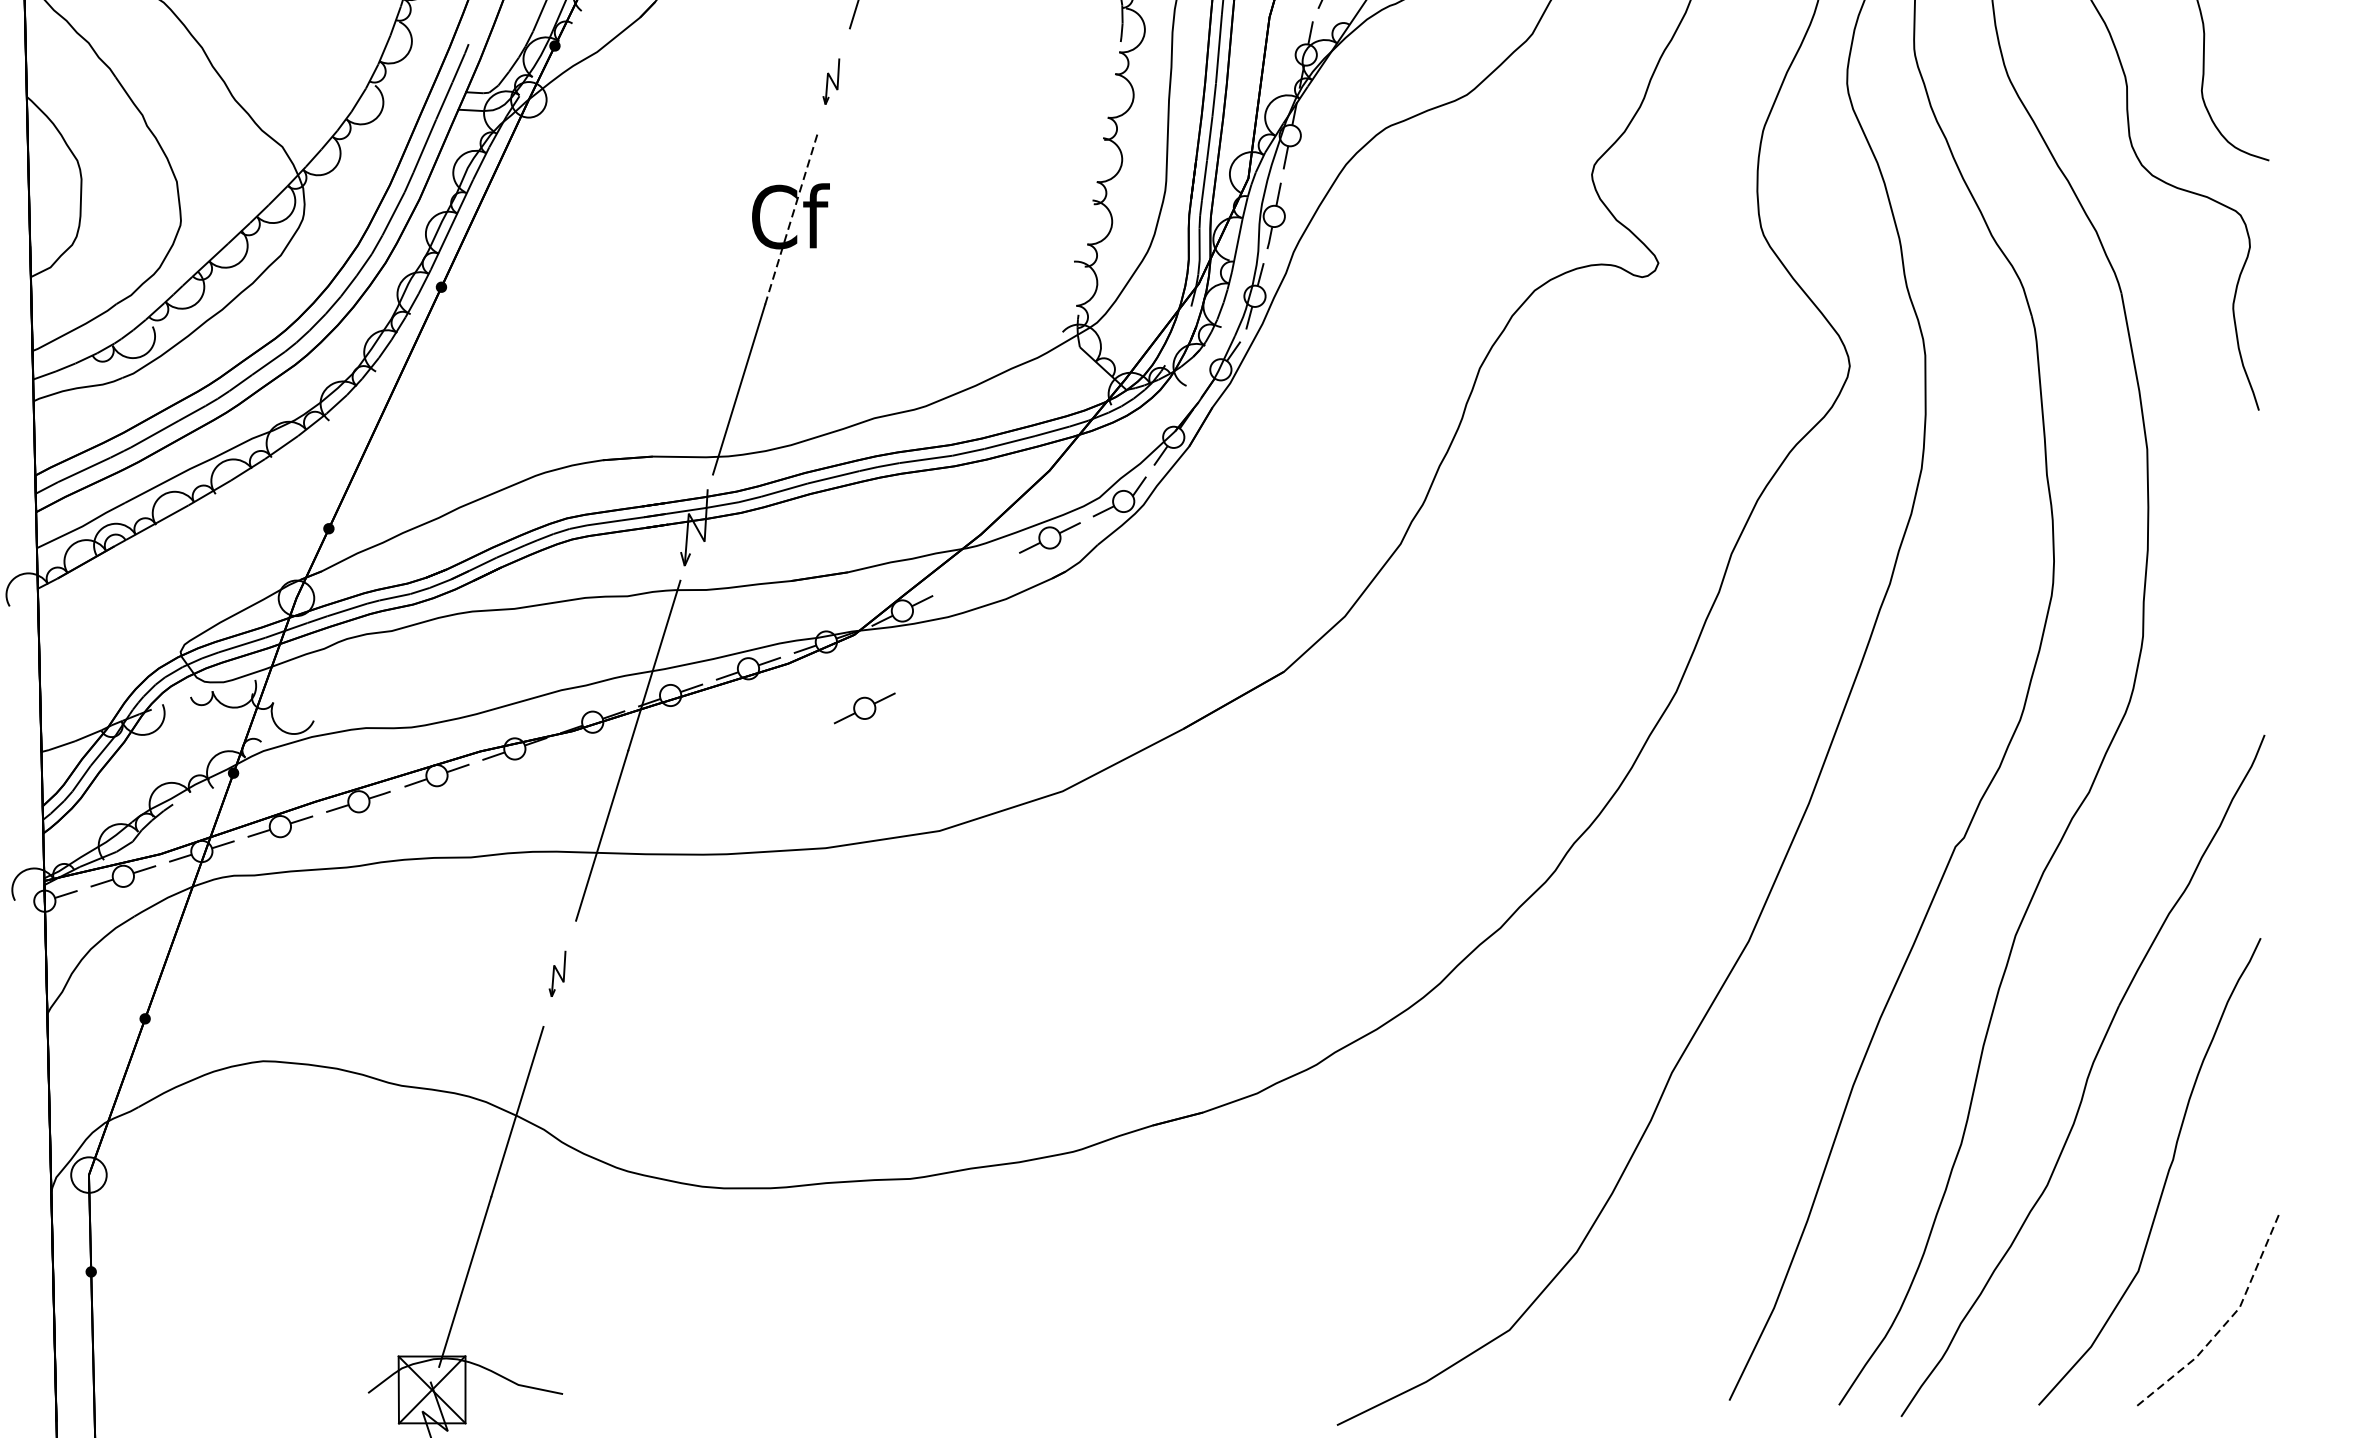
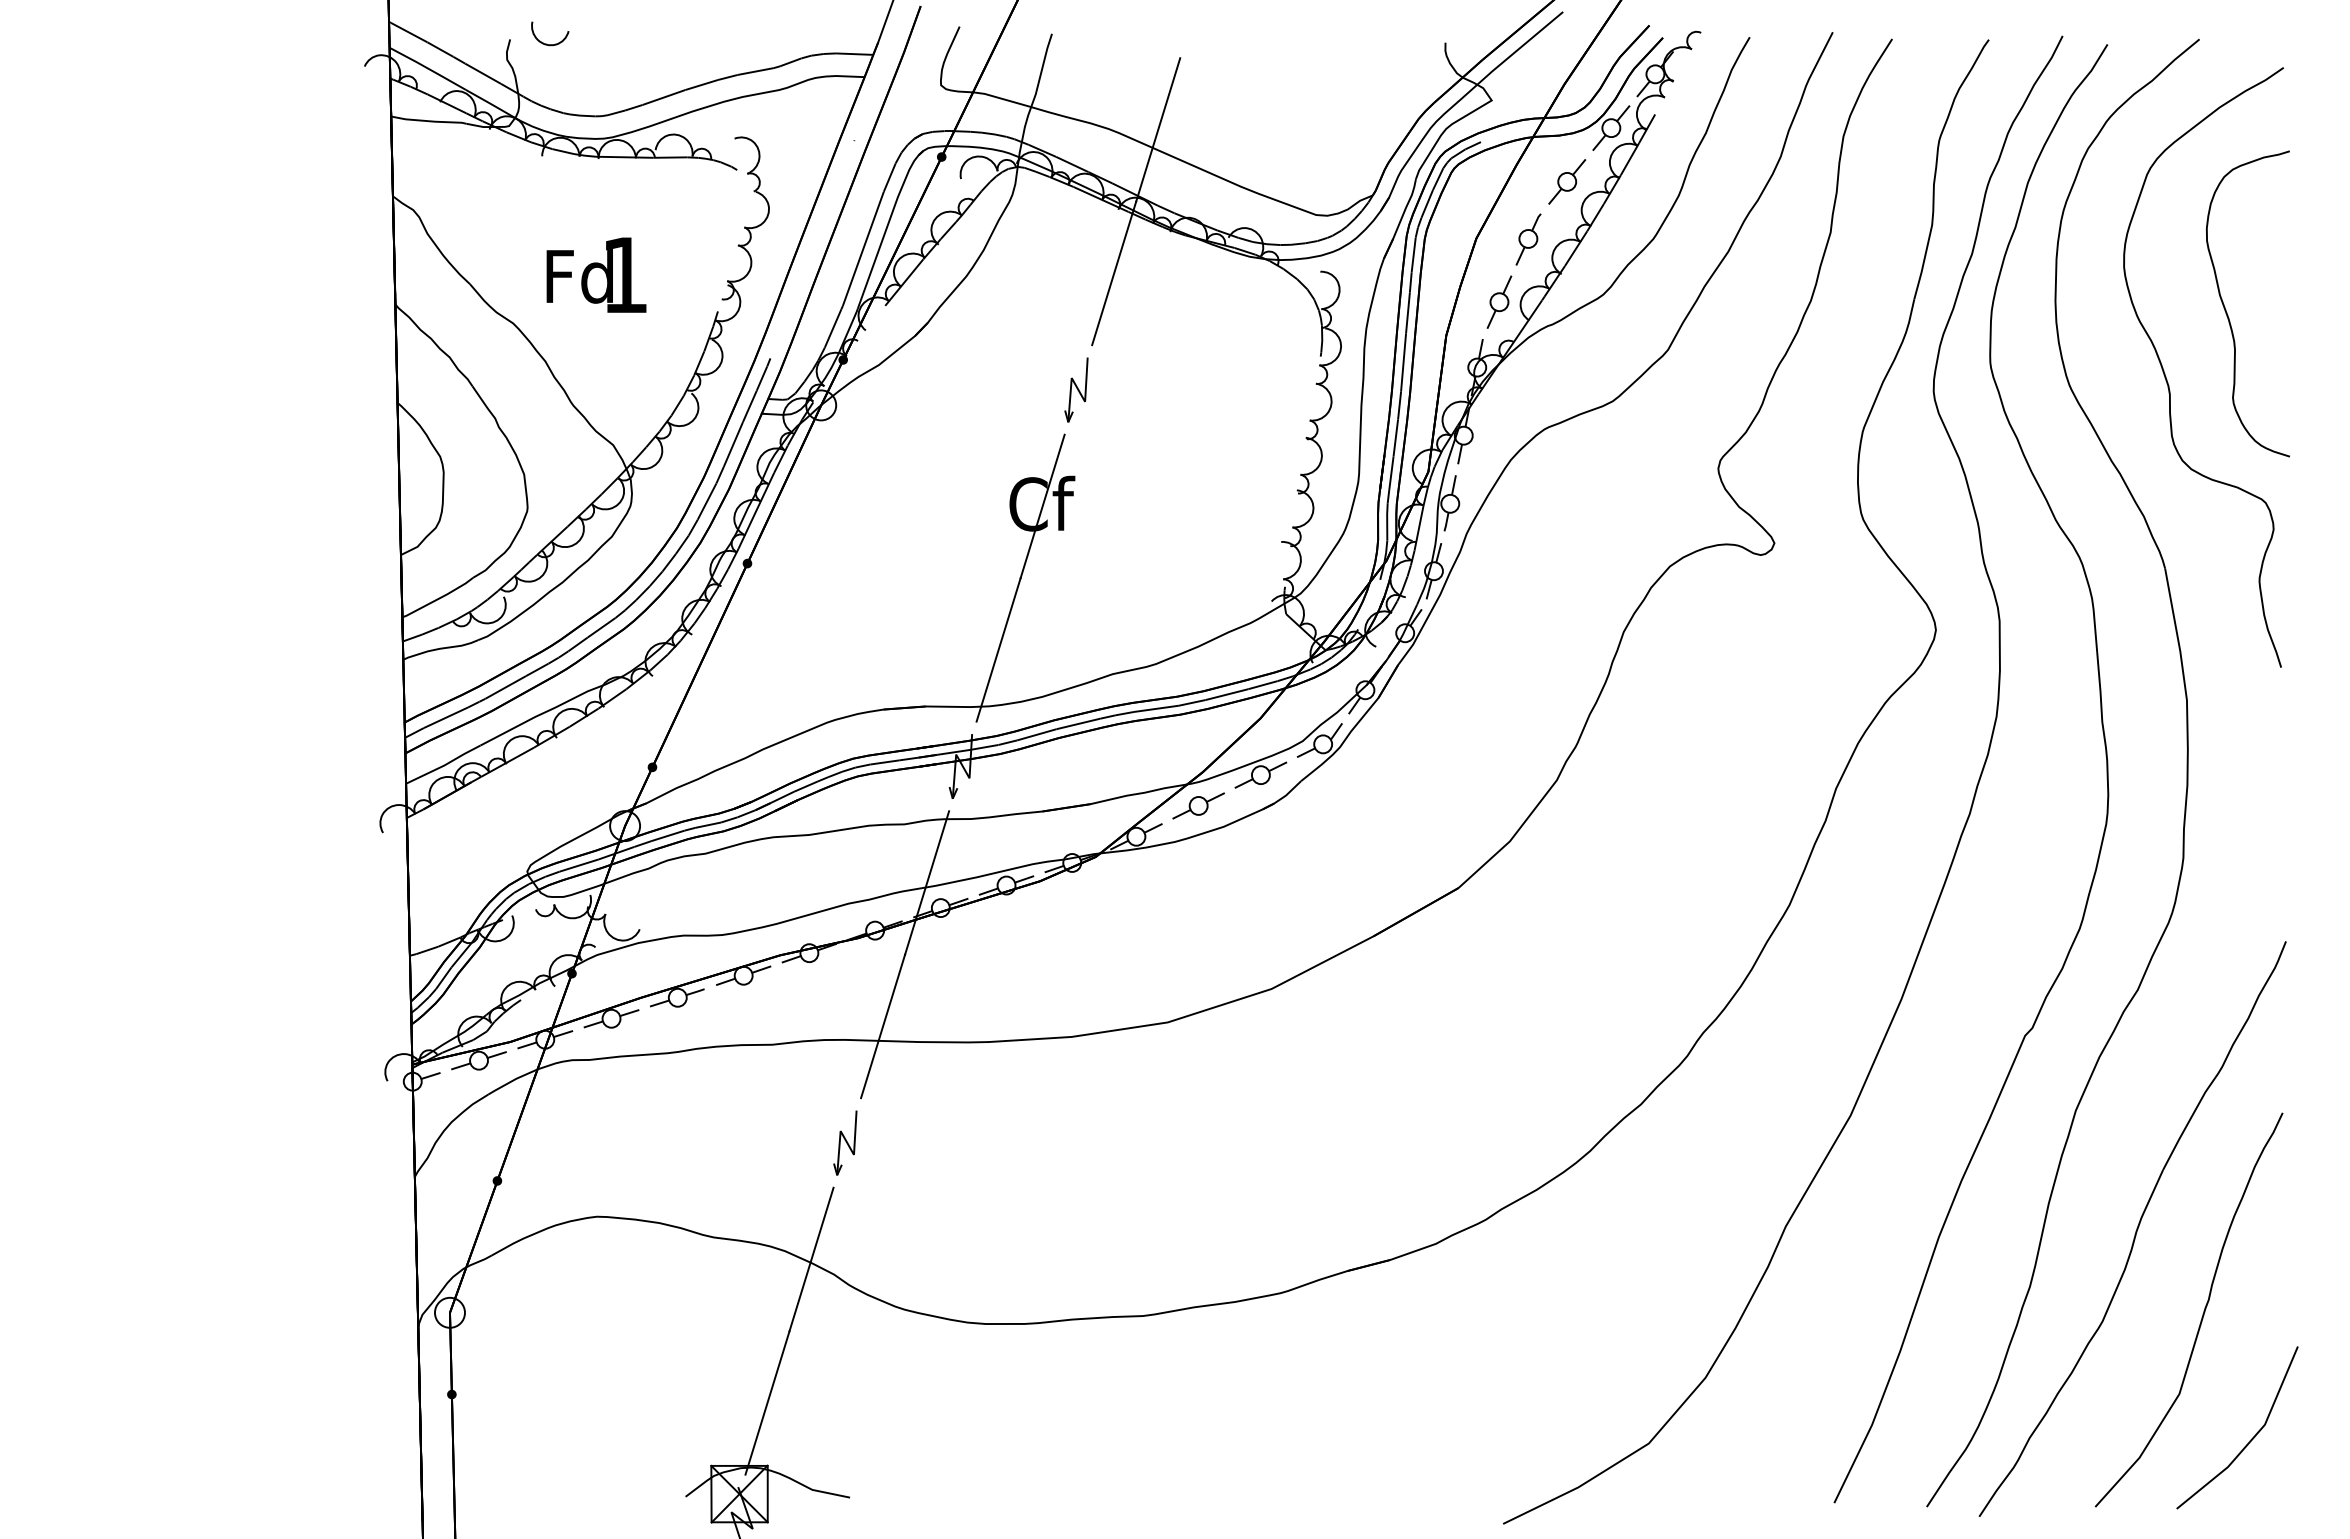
part: (831, 80) -> (1076, 389), size x1.67
line: (791, 219) -> (1042, 506), dashed -> solid
part: (864, 707) -> (1198, 805), moved
part: (557, 973) -> (845, 1142), size x1.67
line: (2223, 1325) -> (2251, 1439), dashed -> solid

